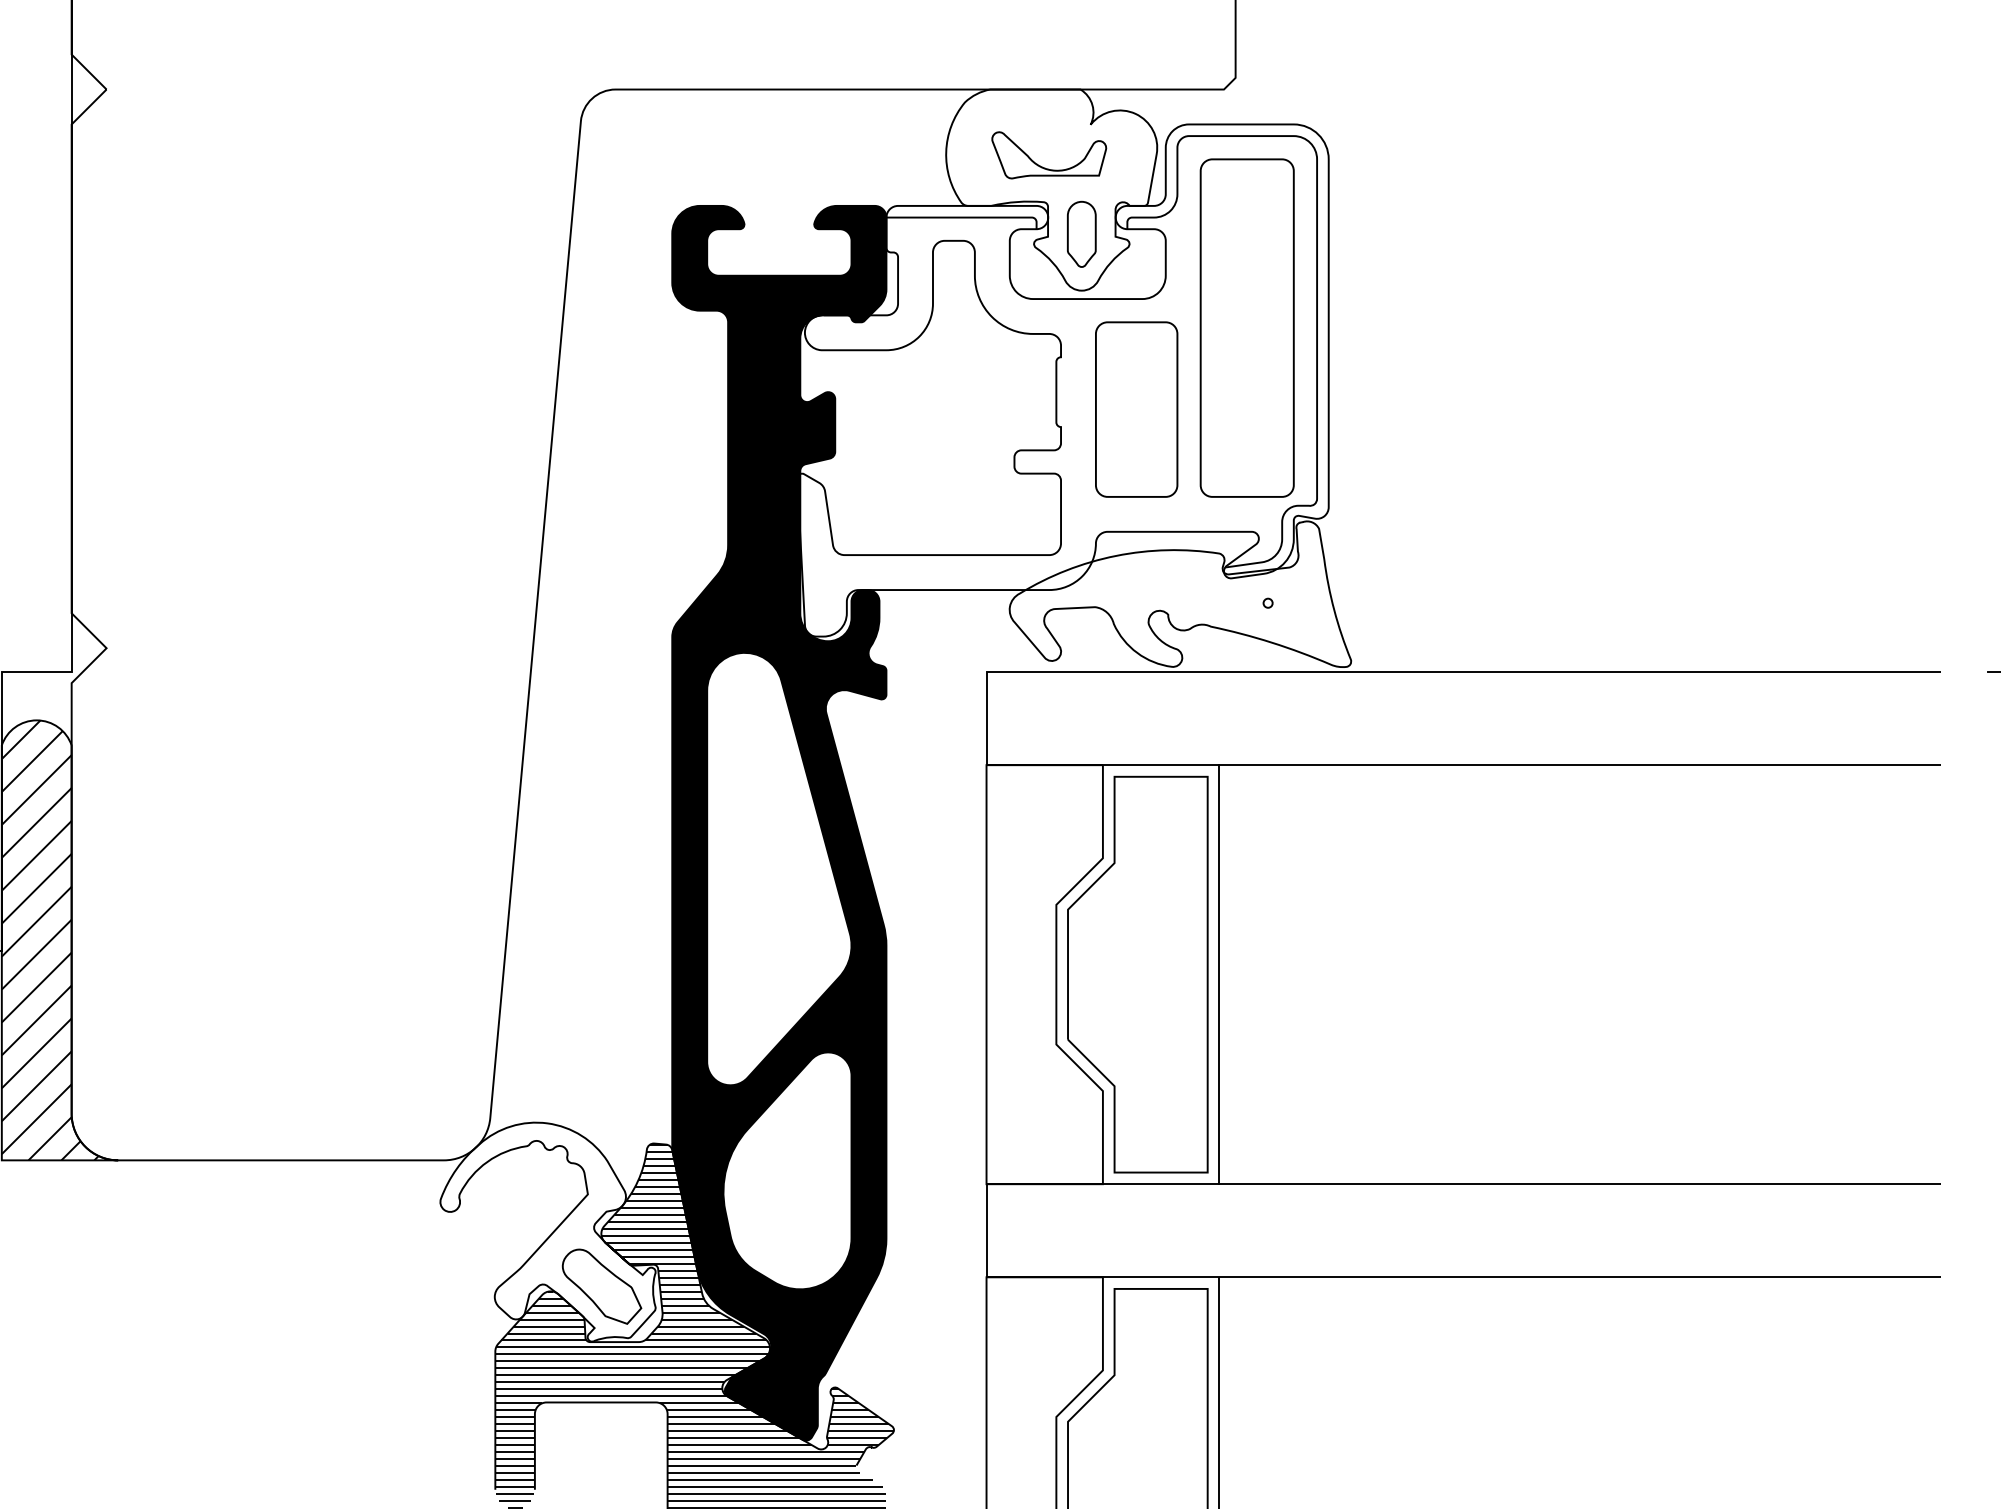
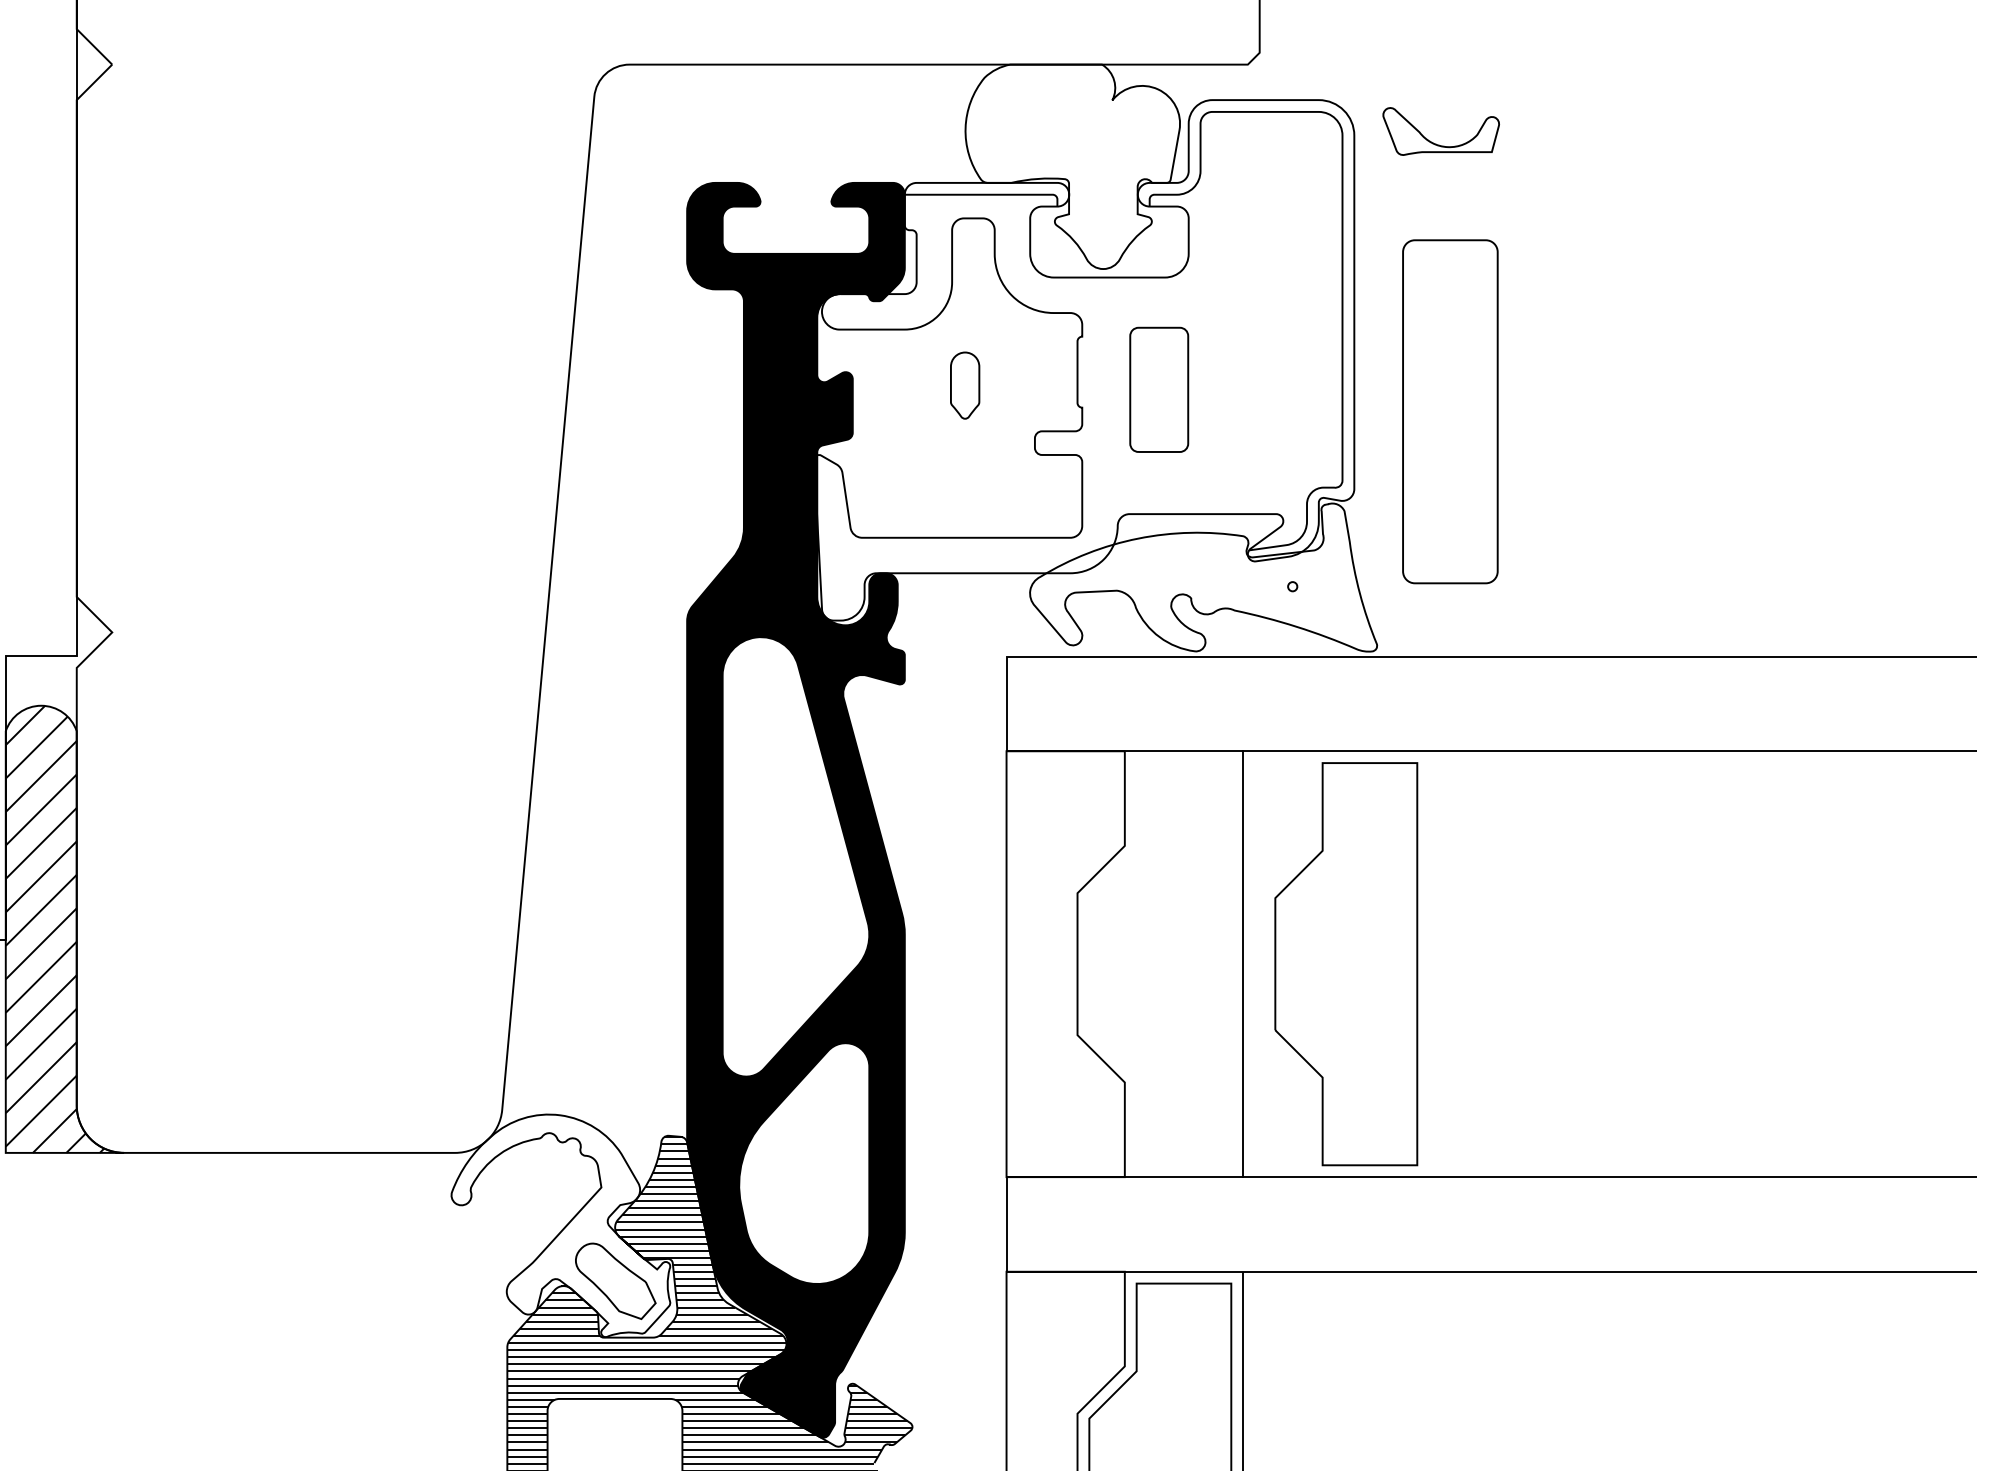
part: (1045, 167) -> (1437, 143), moved
part: (1081, 233) -> (964, 384), moved
part: (1246, 327) -> (1449, 411), moved
part: (1136, 409) -> (1158, 389), size x0.7
part: (1137, 974) -> (1345, 964), moved

